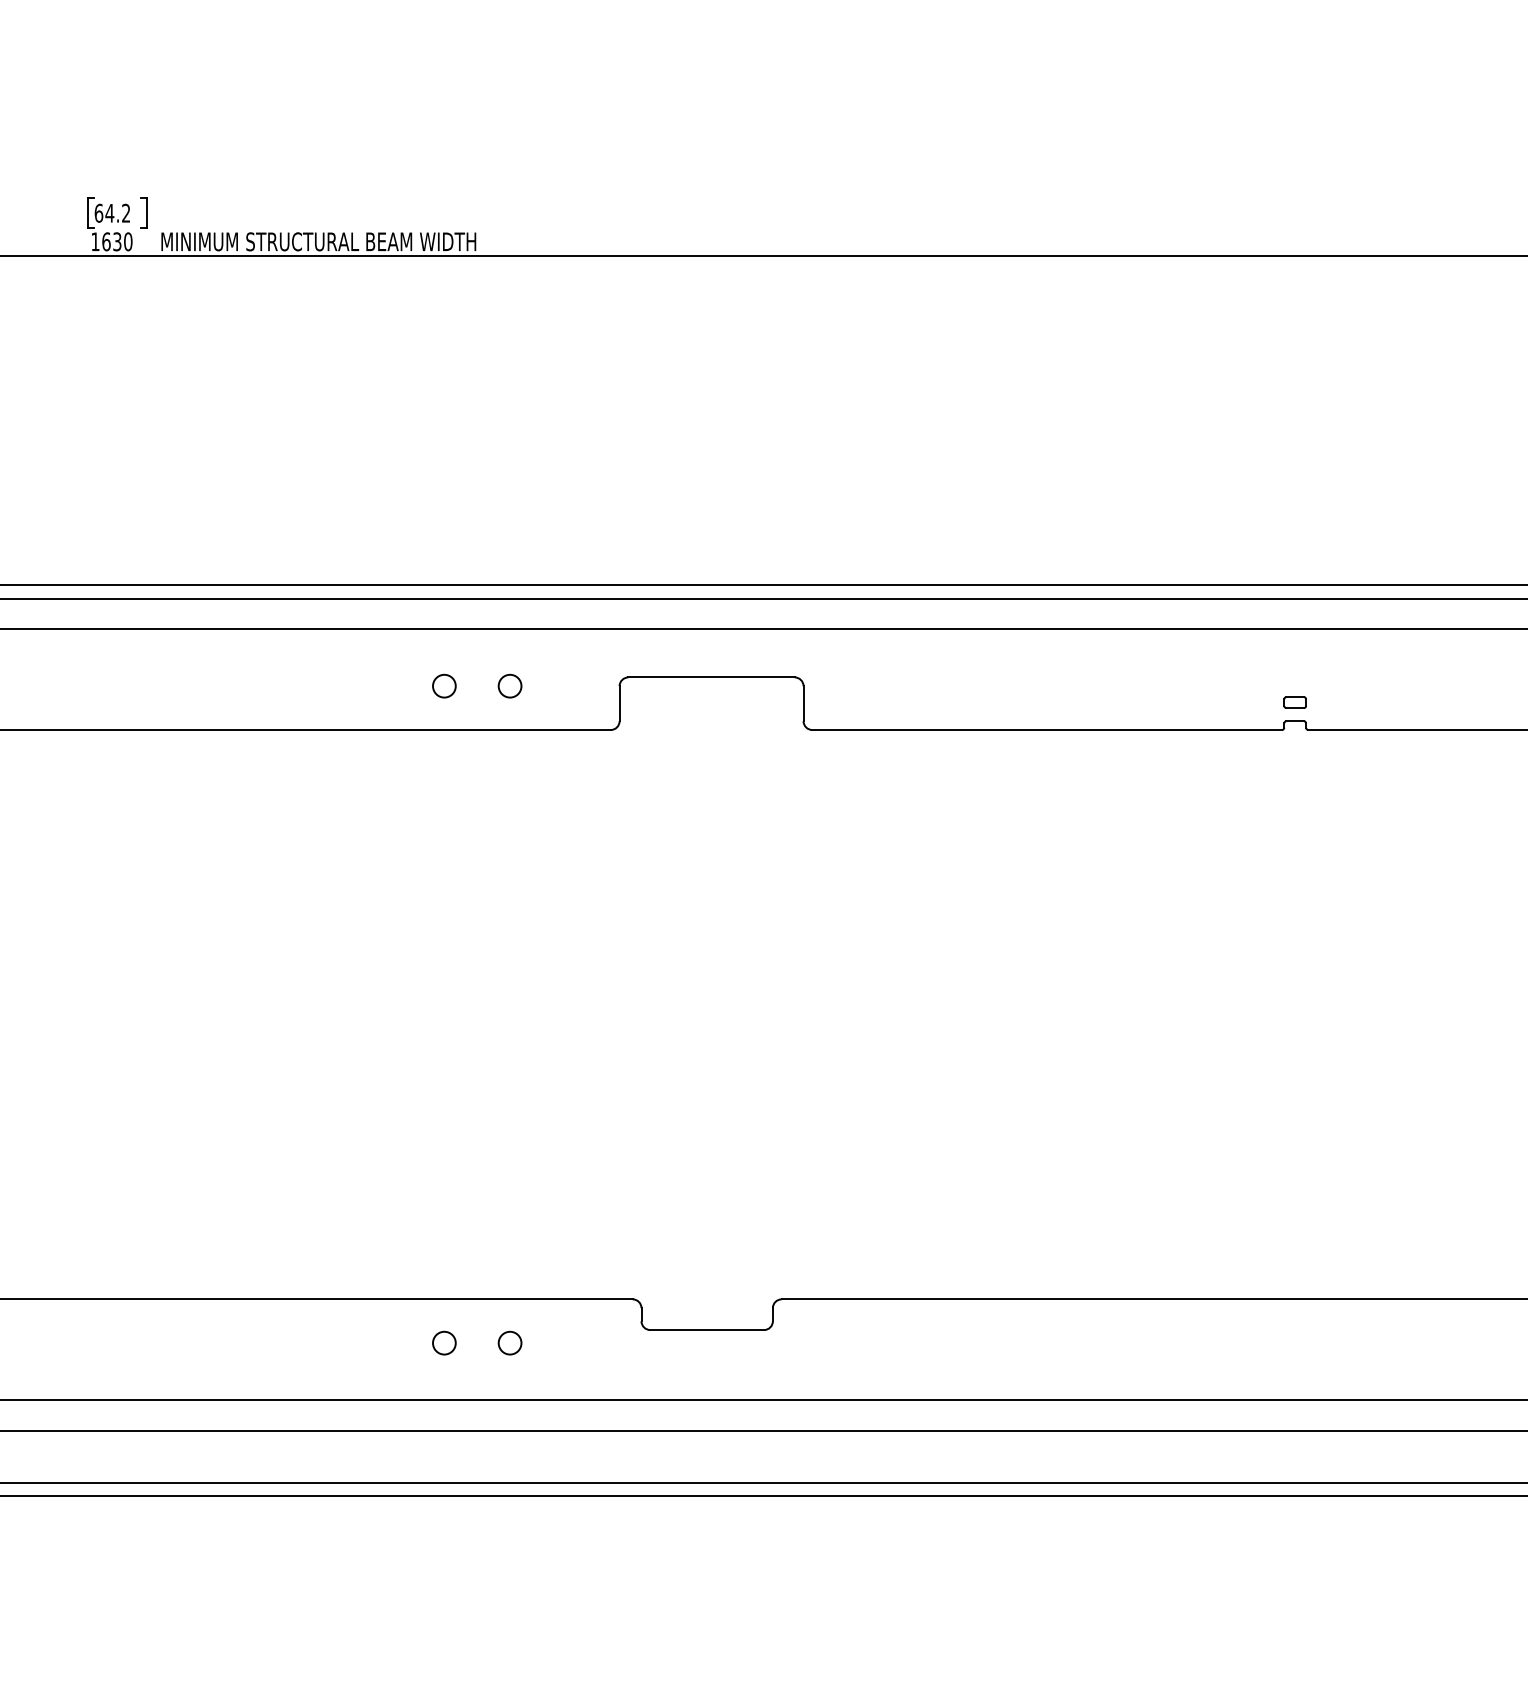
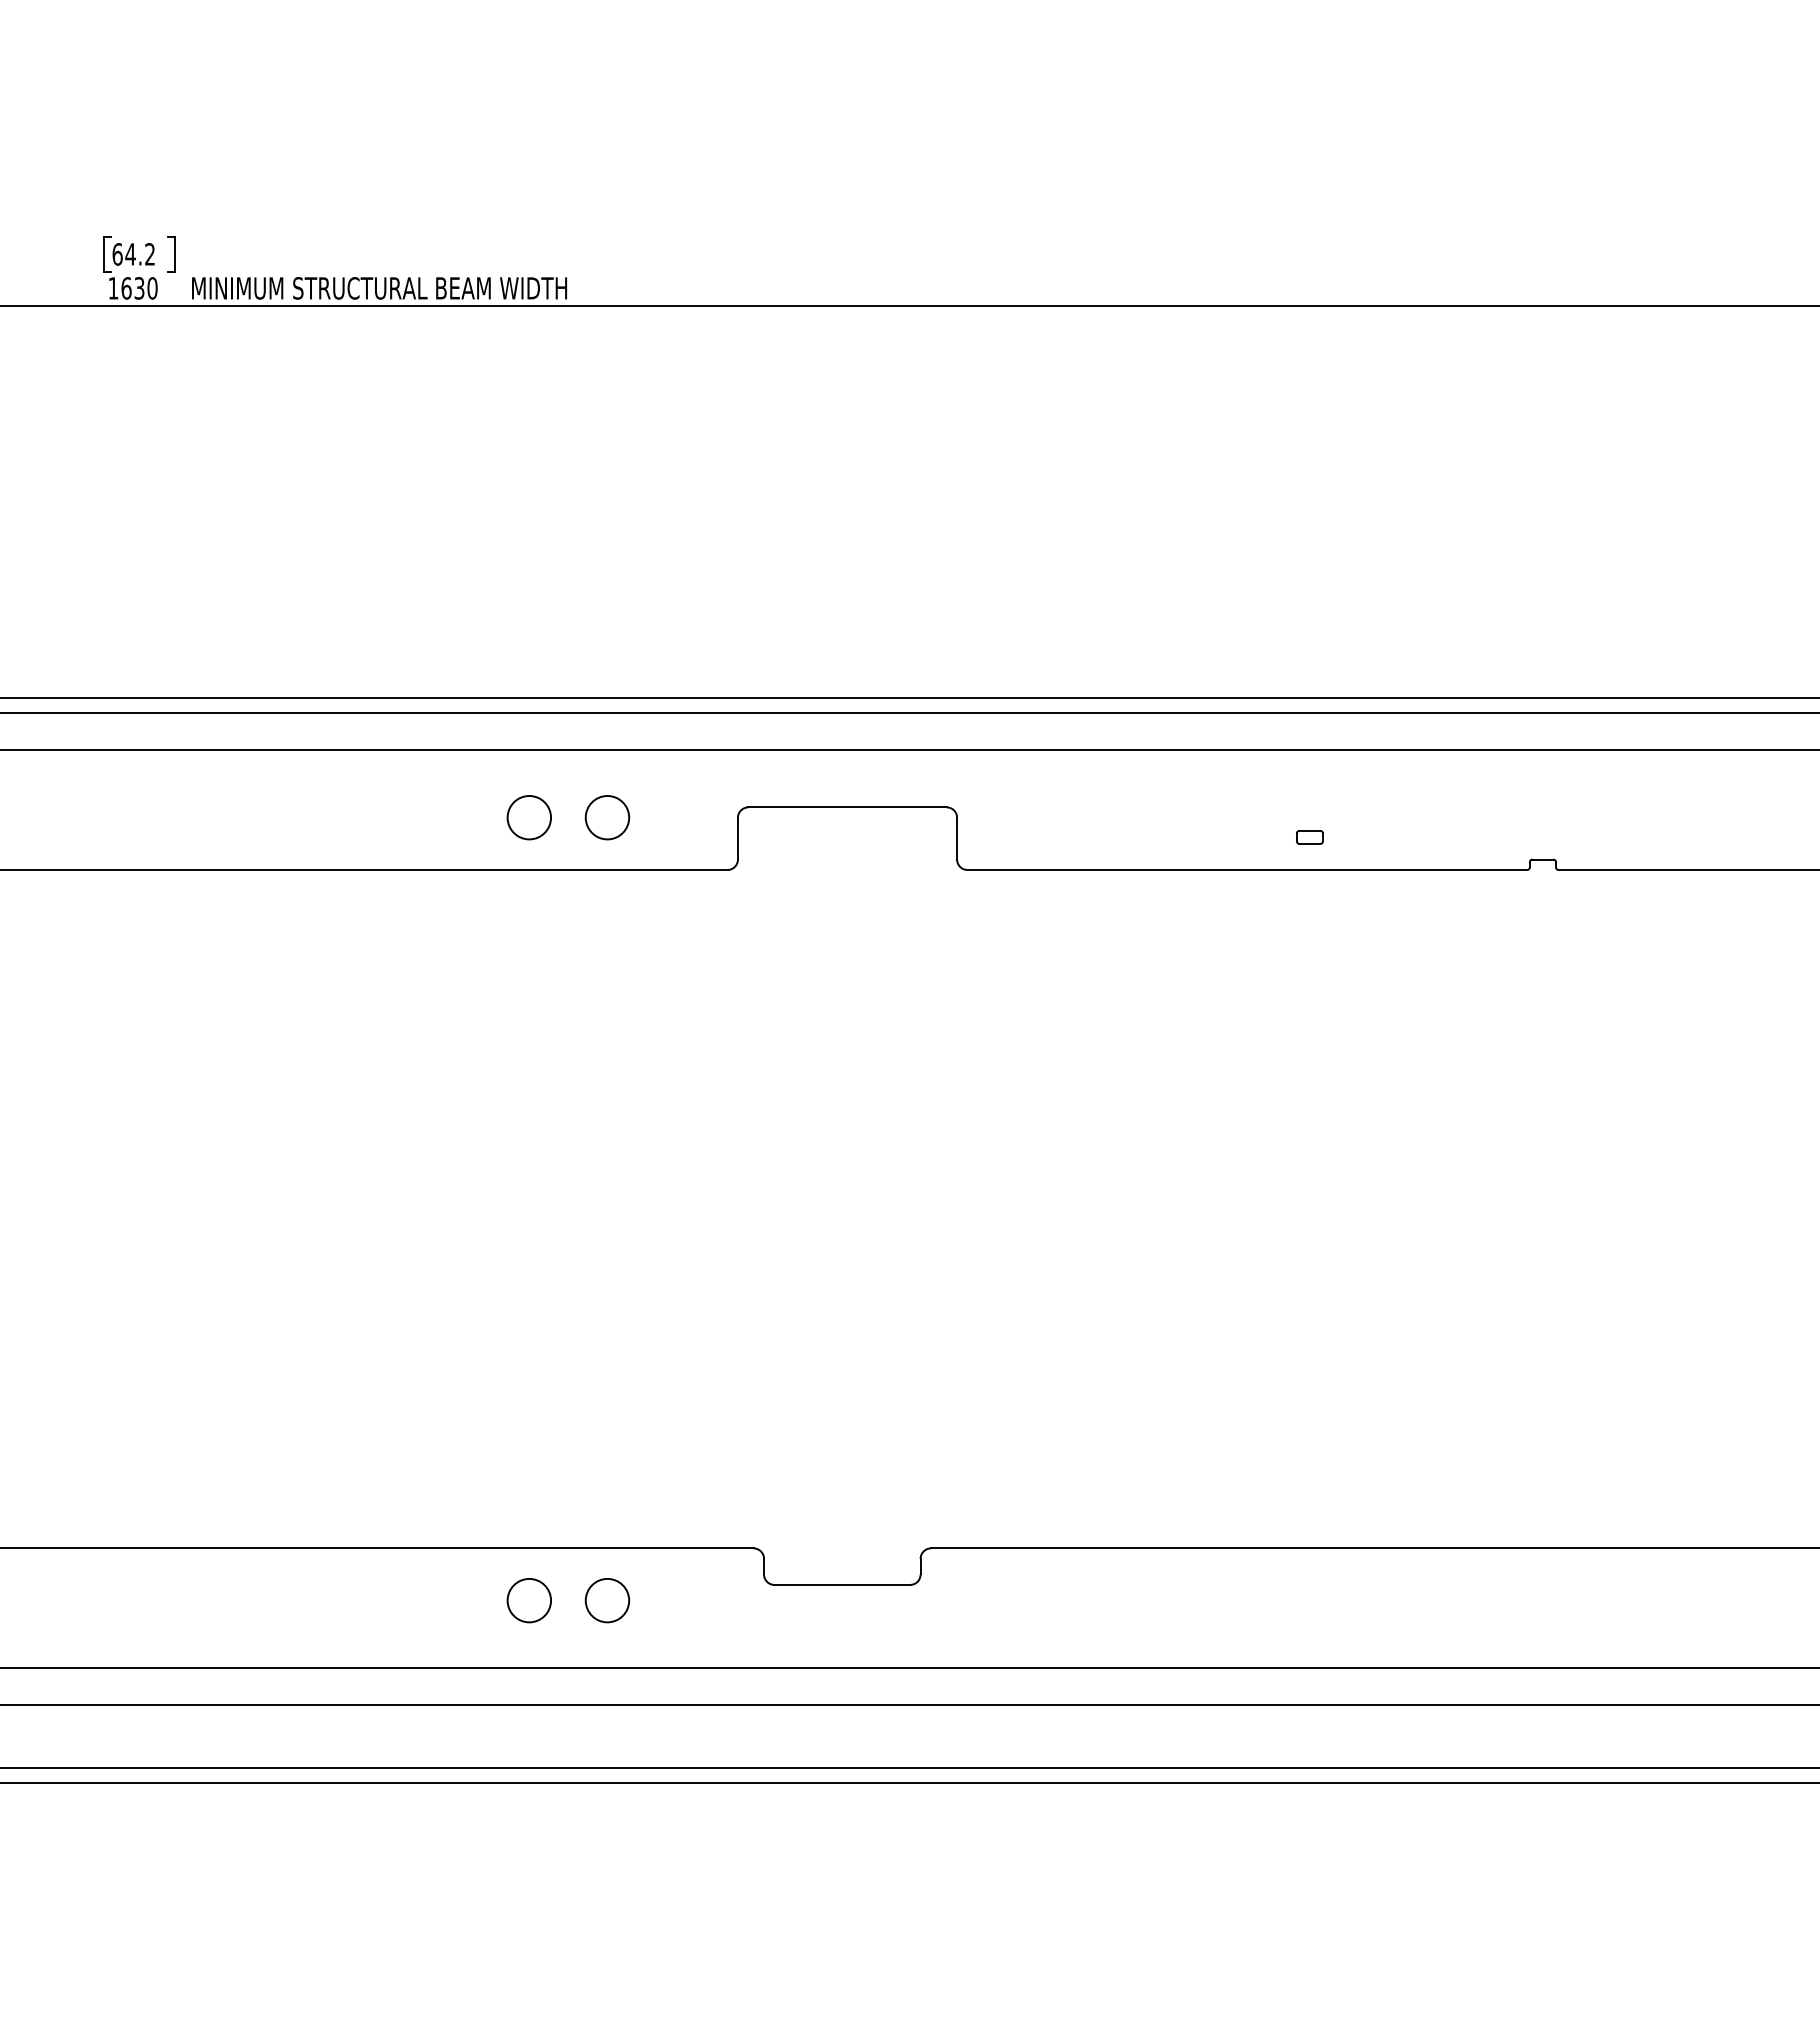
circle: (443, 685) -> (528, 817), size x1.6
circle: (510, 685) -> (607, 817), size x1.6
part: (1294, 702) -> (1309, 837), moved
circle: (443, 1343) -> (528, 1600), size x1.6
circle: (510, 1343) -> (607, 1600), size x1.6

